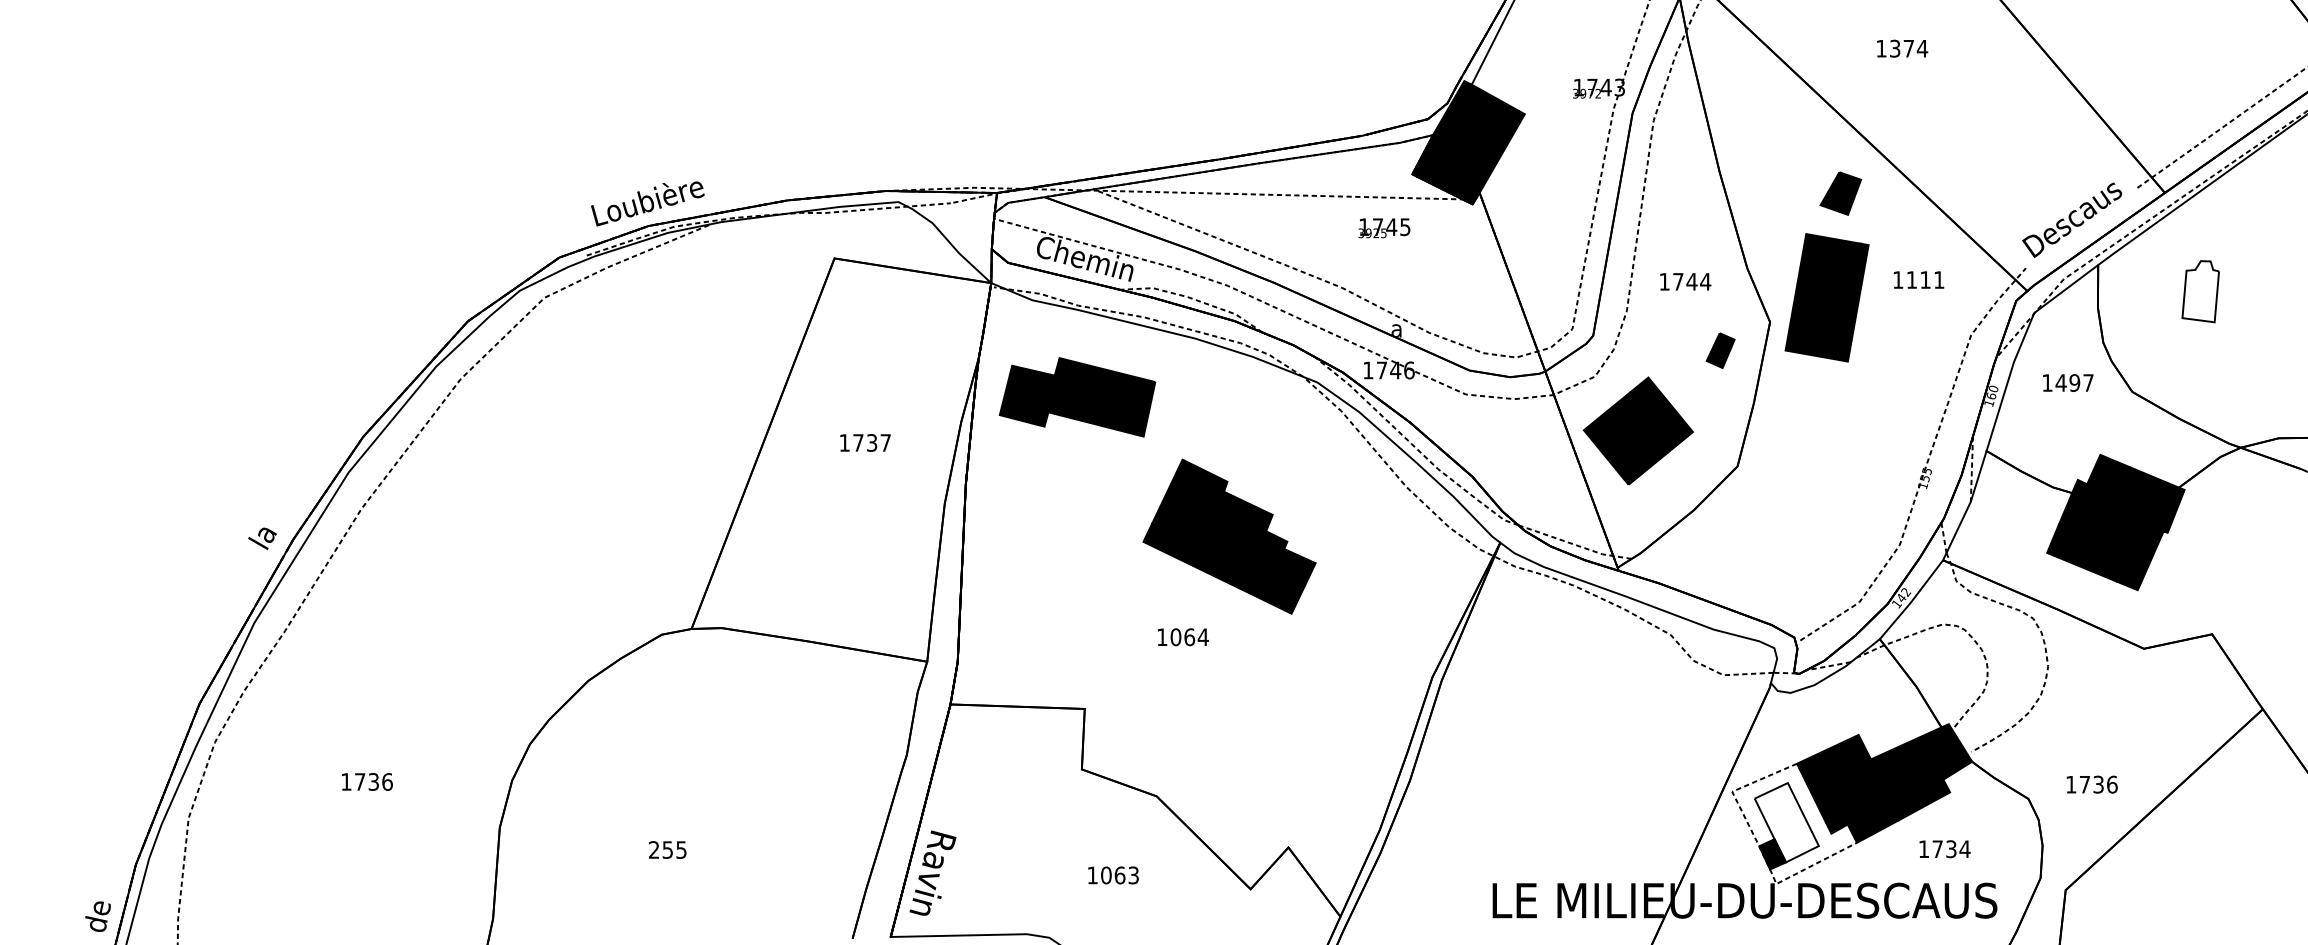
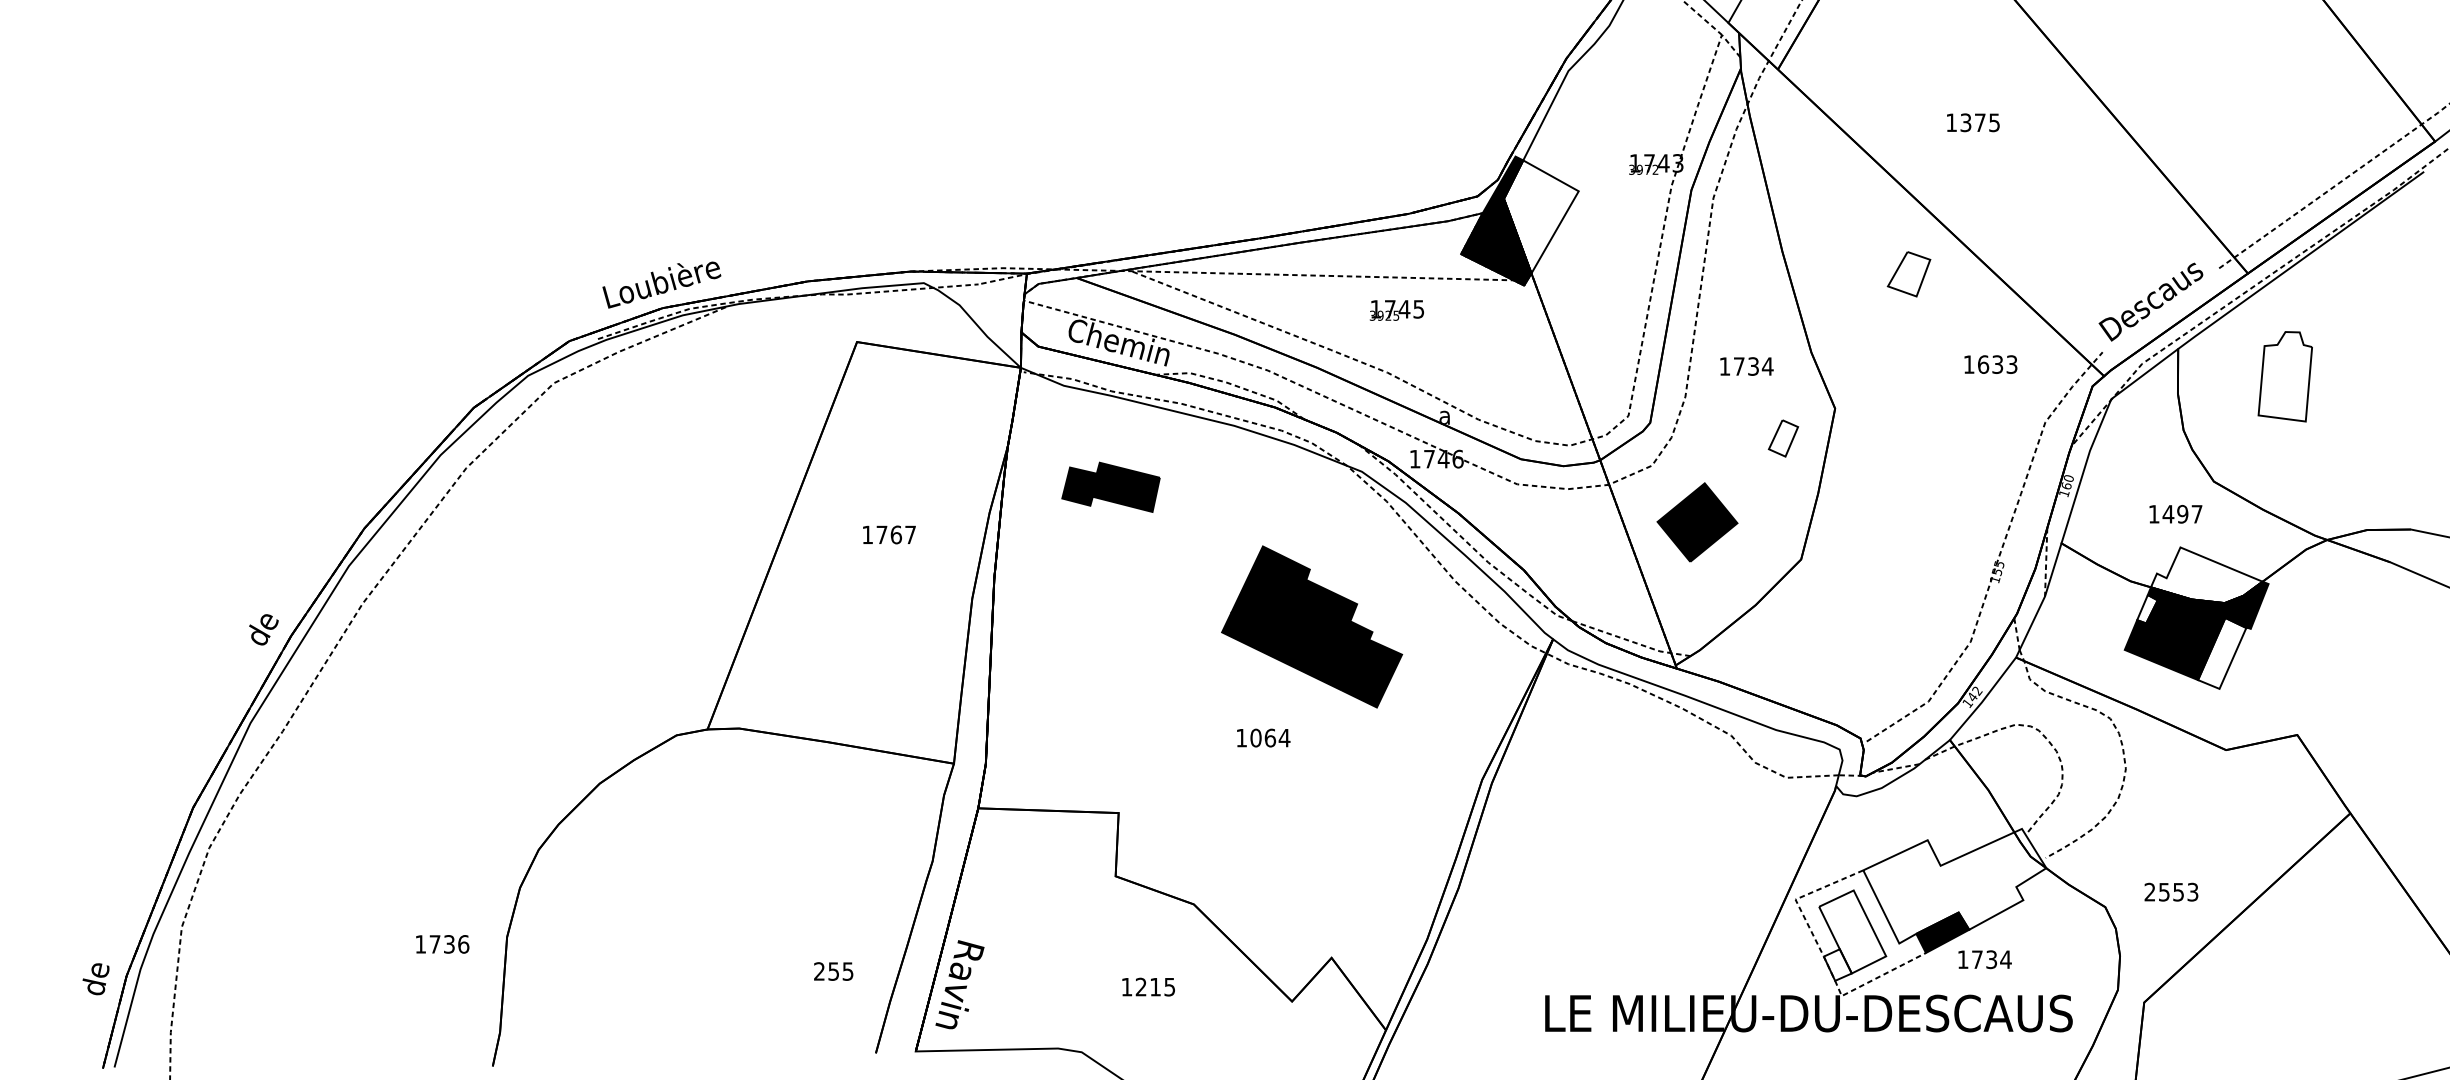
text: (1922, 48) -> (1994, 122), 1374 -> 1375
fill: (1488, 138) -> (1540, 216), removed
fill: (1840, 192) -> (1908, 273), removed
text: (1383, 228) -> (1396, 310), moved
text: (1925, 279) -> (1997, 364), 1111 -> 1633
text: (1691, 281) -> (1753, 366), 1744 -> 1734
part: (2200, 291) -> (2285, 376), size x1.4
part: (1826, 297) -> (1894, 382), removed
fill: (1720, 350) -> (1783, 438), removed
text: (2067, 383) -> (2175, 514), moved
part: (1076, 397) -> (1110, 487), size x0.6
part: (1638, 431) -> (1697, 522), size x0.7
text: (872, 442) -> (896, 534), 1737 -> 1767
fill: (2125, 481) -> (2206, 575), removed
fill: (2068, 514) -> (2147, 609), removed
text: (264, 534) -> (261, 630), la -> de
part: (1229, 536) -> (1312, 626), moved
fill: (2140, 555) -> (2222, 652), removed
text: (1183, 636) -> (1263, 737), moved
fill: (1884, 778) -> (1954, 885), removed
text: (367, 782) -> (442, 944), moved
text: (2091, 783) -> (2171, 891), 1736 -> 2553
text: (667, 849) -> (833, 971), moved
text: (1944, 849) -> (1984, 959), moved
fill: (1772, 853) -> (1837, 964), removed
text: (1119, 874) -> (1155, 986), 1063 -> 1215
text: (97, 916) -> (95, 979), moved

